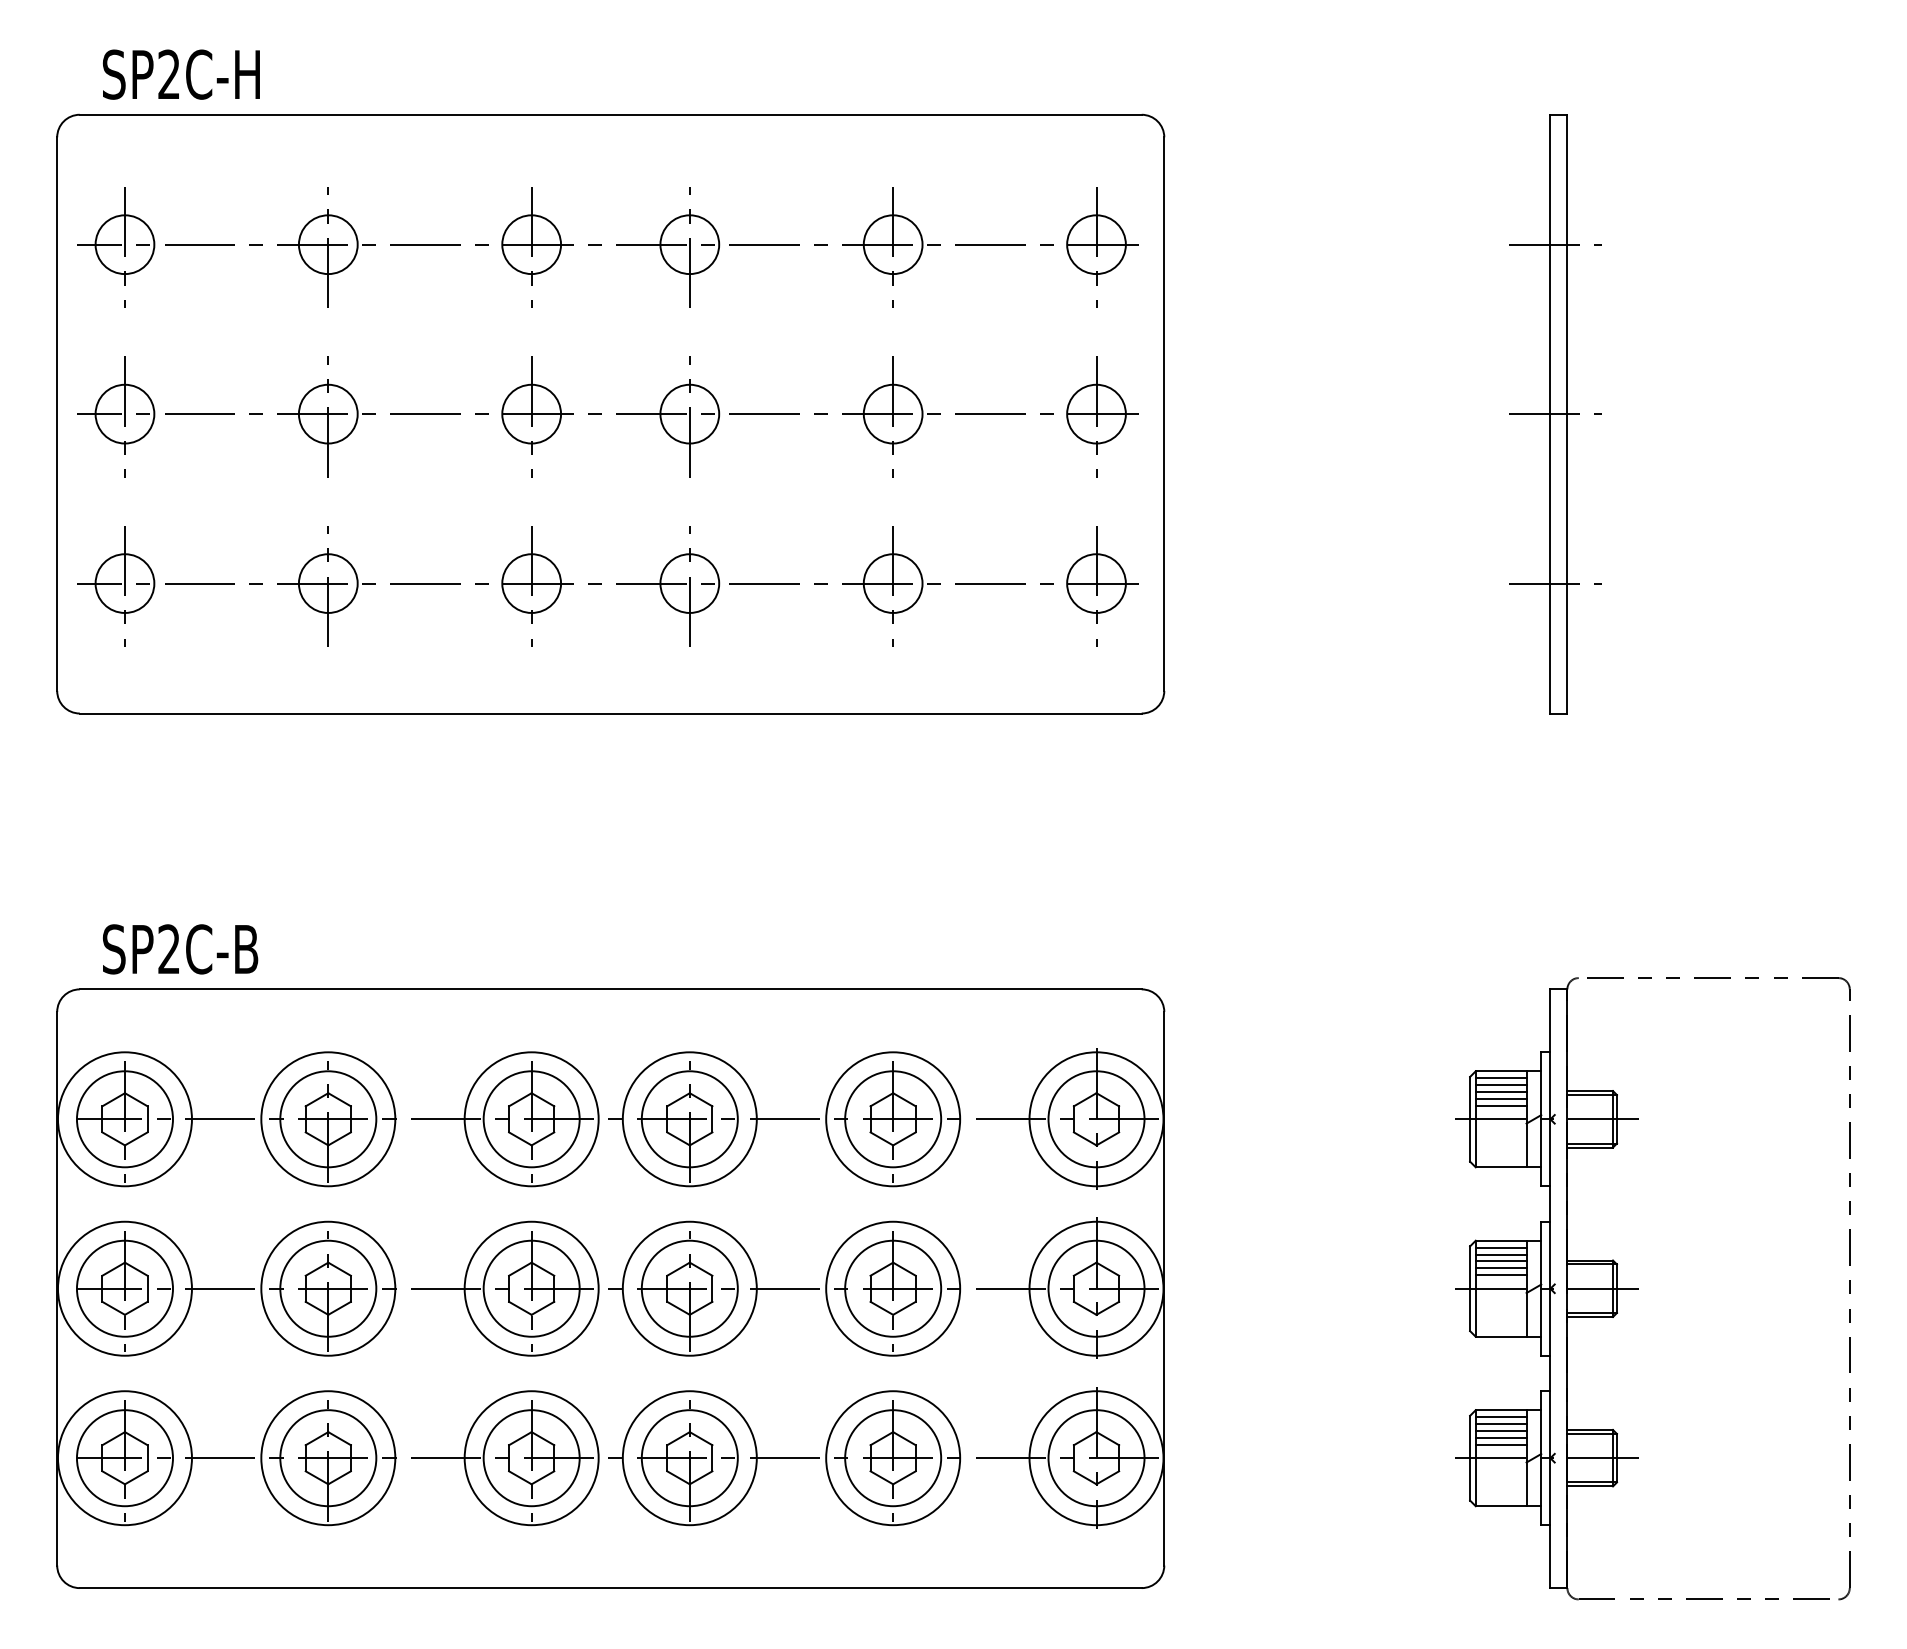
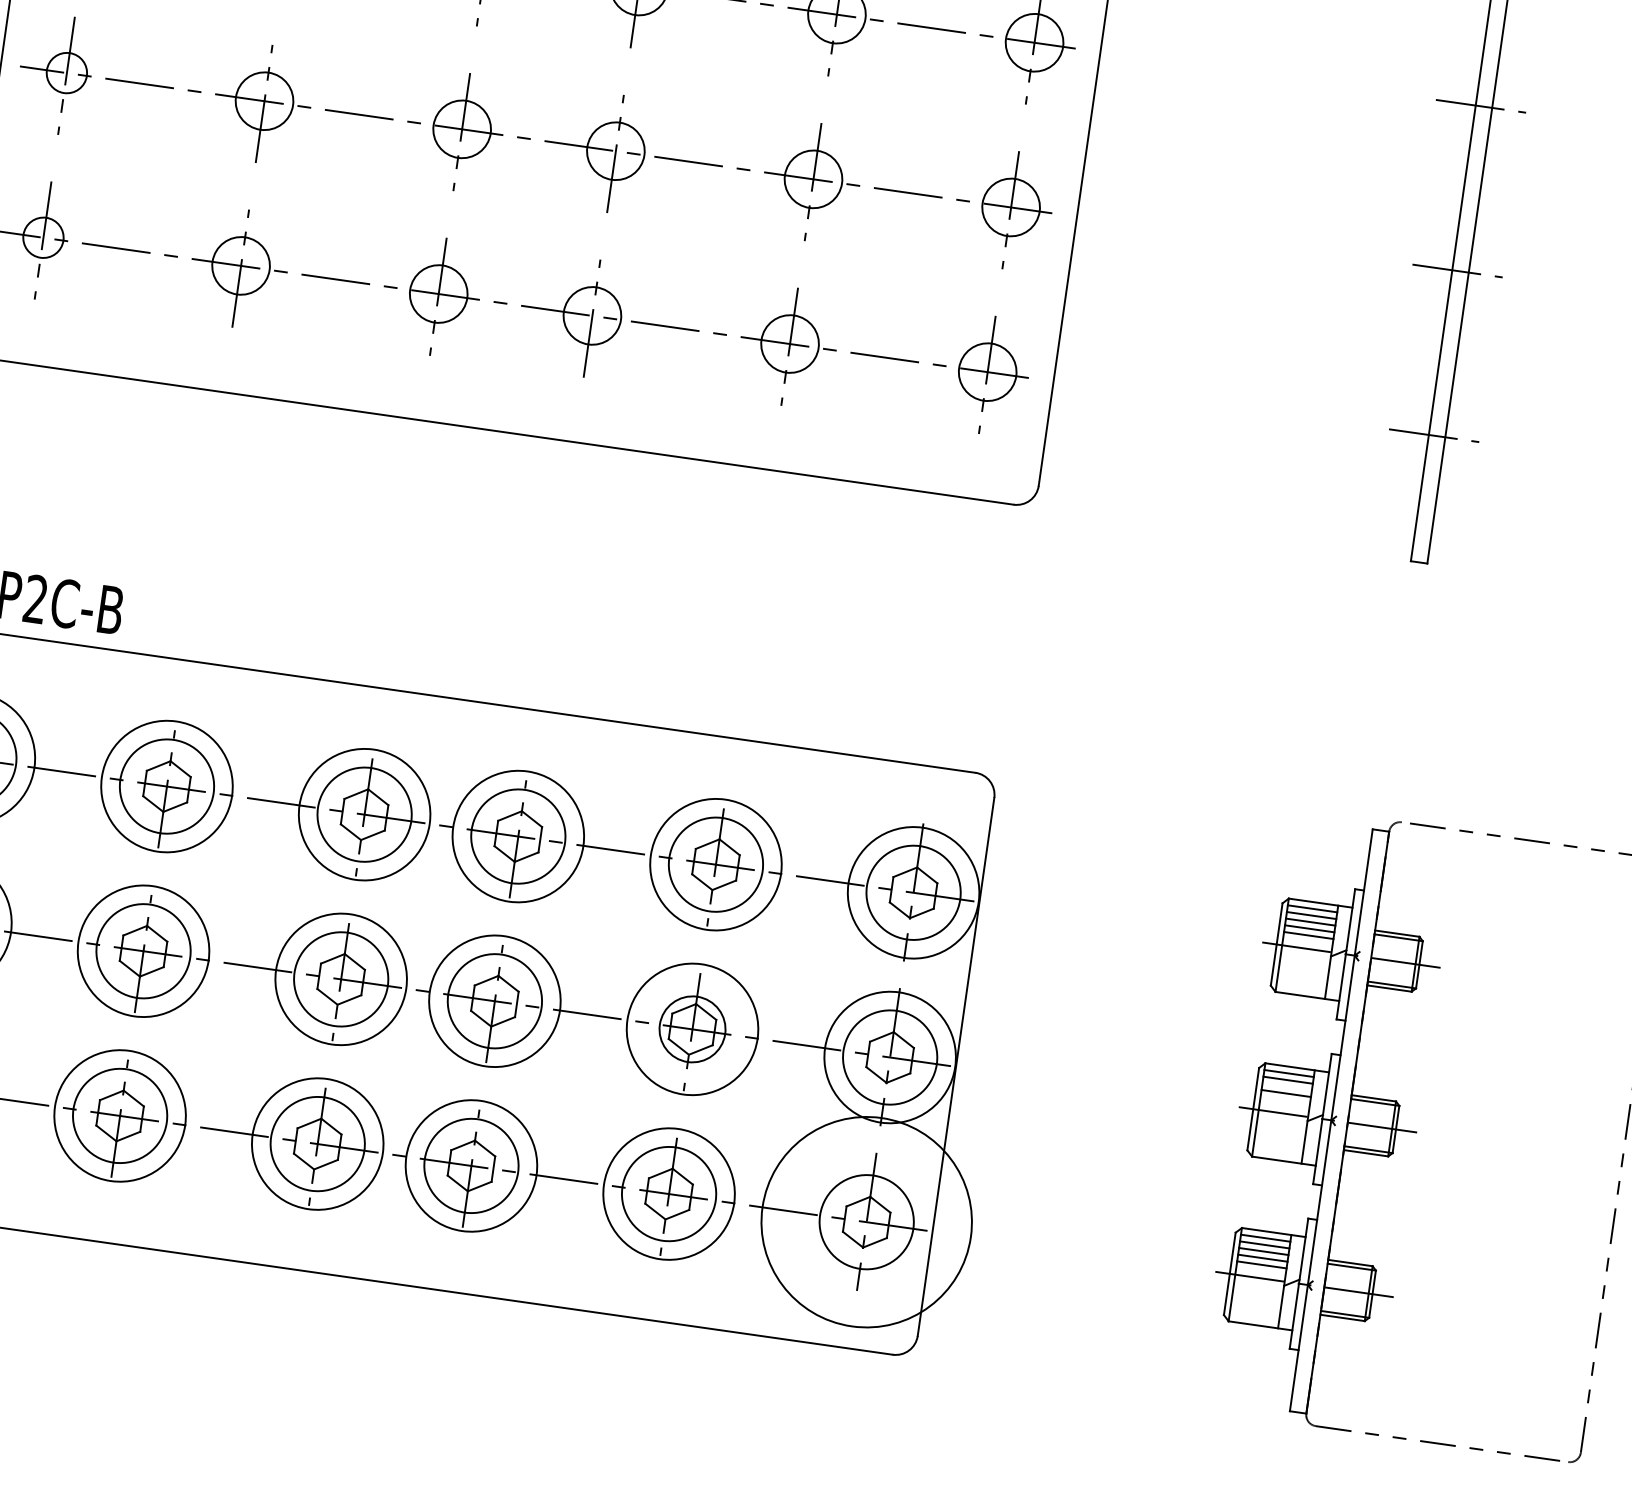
circle: (124, 413) -> (66, 72), size x0.7
circle: (124, 583) -> (43, 237), size x0.7
line: (1500, 1261) -> (1286, 1086), removed
line: (1500, 1275) -> (1284, 1100), removed
circle: (893, 1288) -> (692, 1029), size x0.7
circle: (1096, 1458) -> (866, 1222), size x1.6

